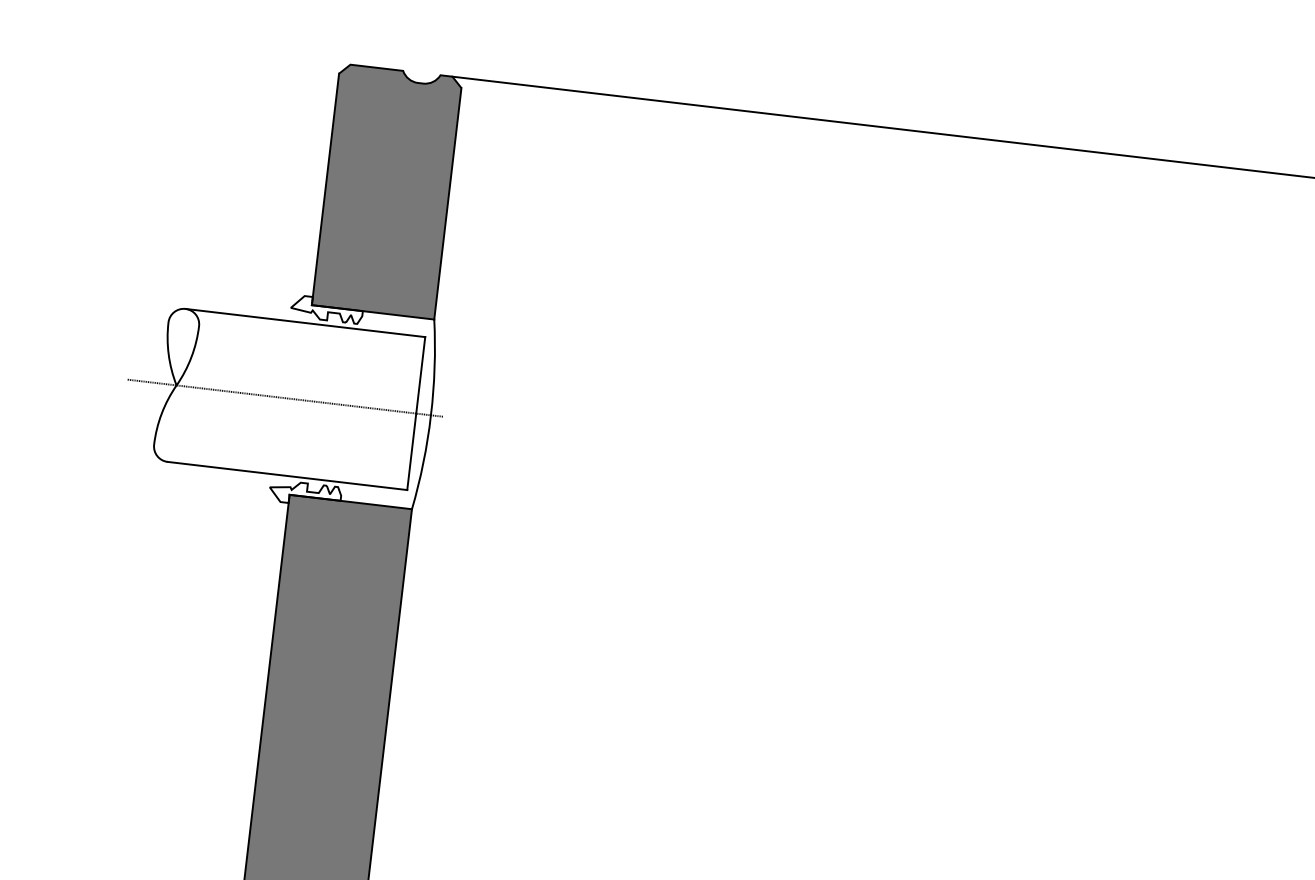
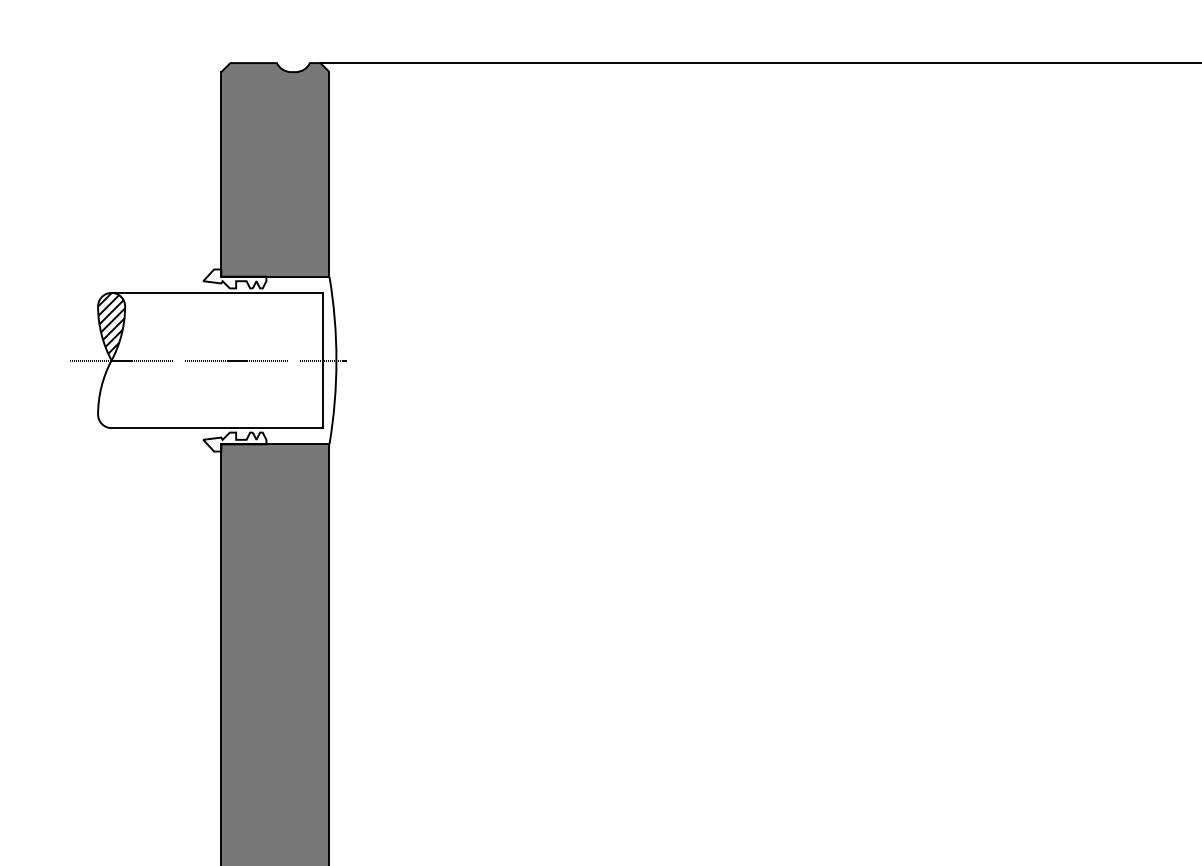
hatch: (181, 346) -> (111, 326), added

